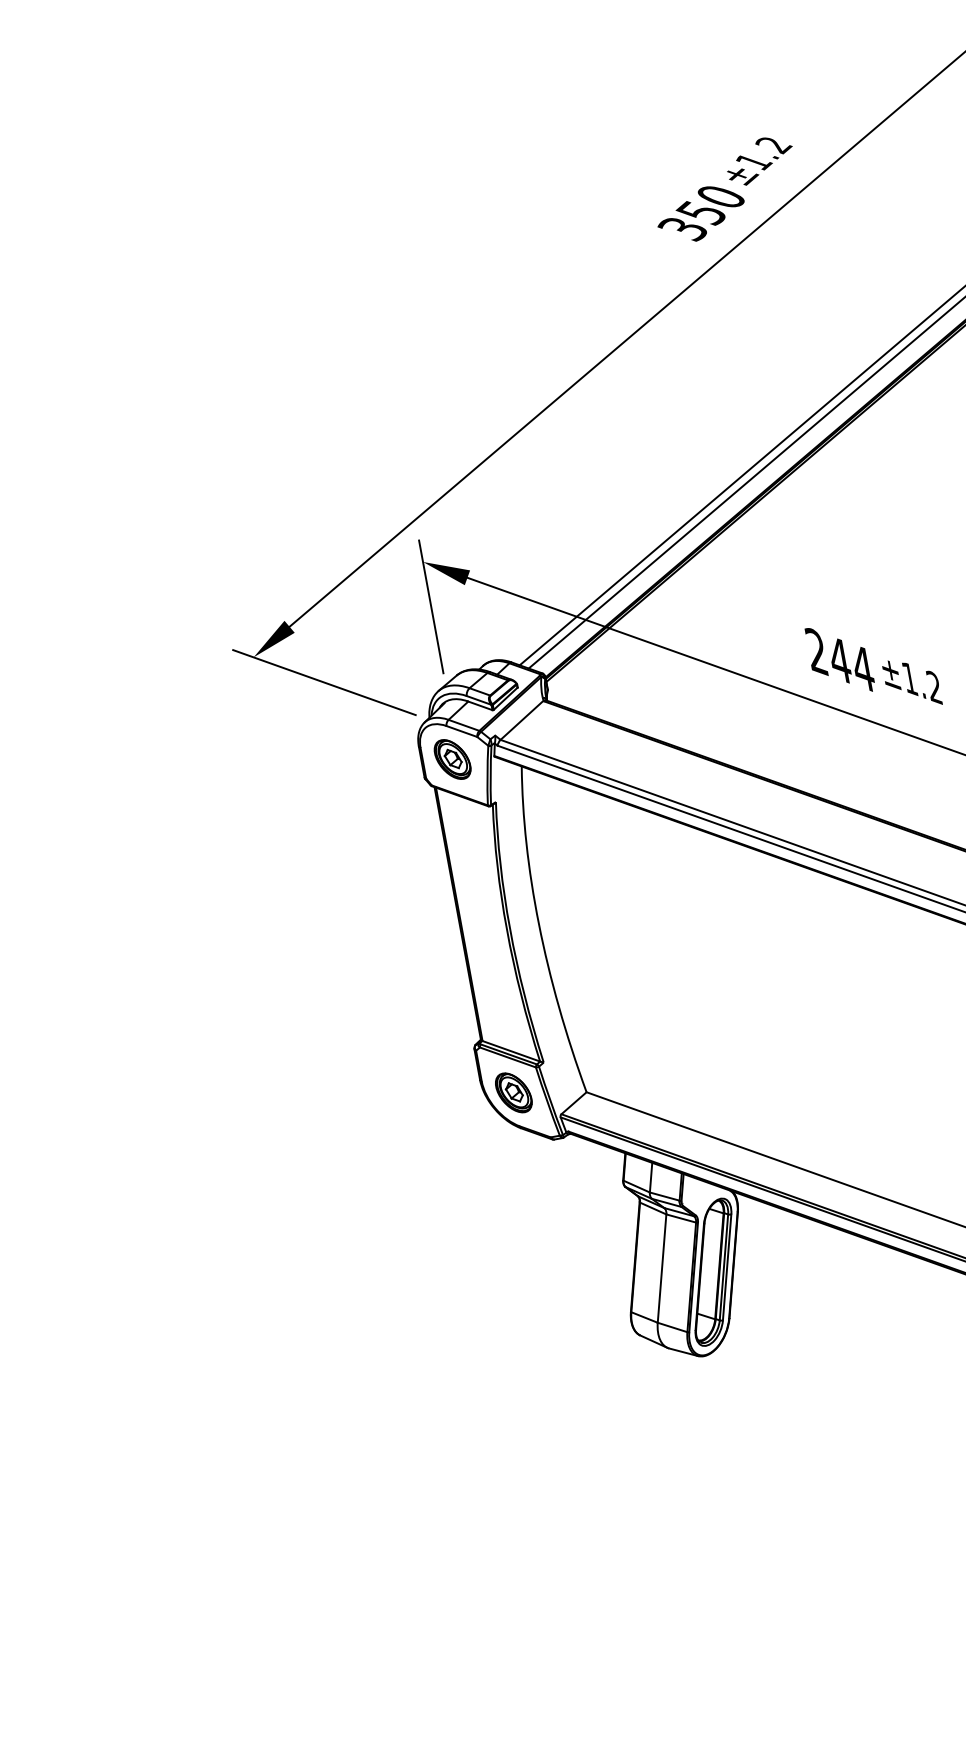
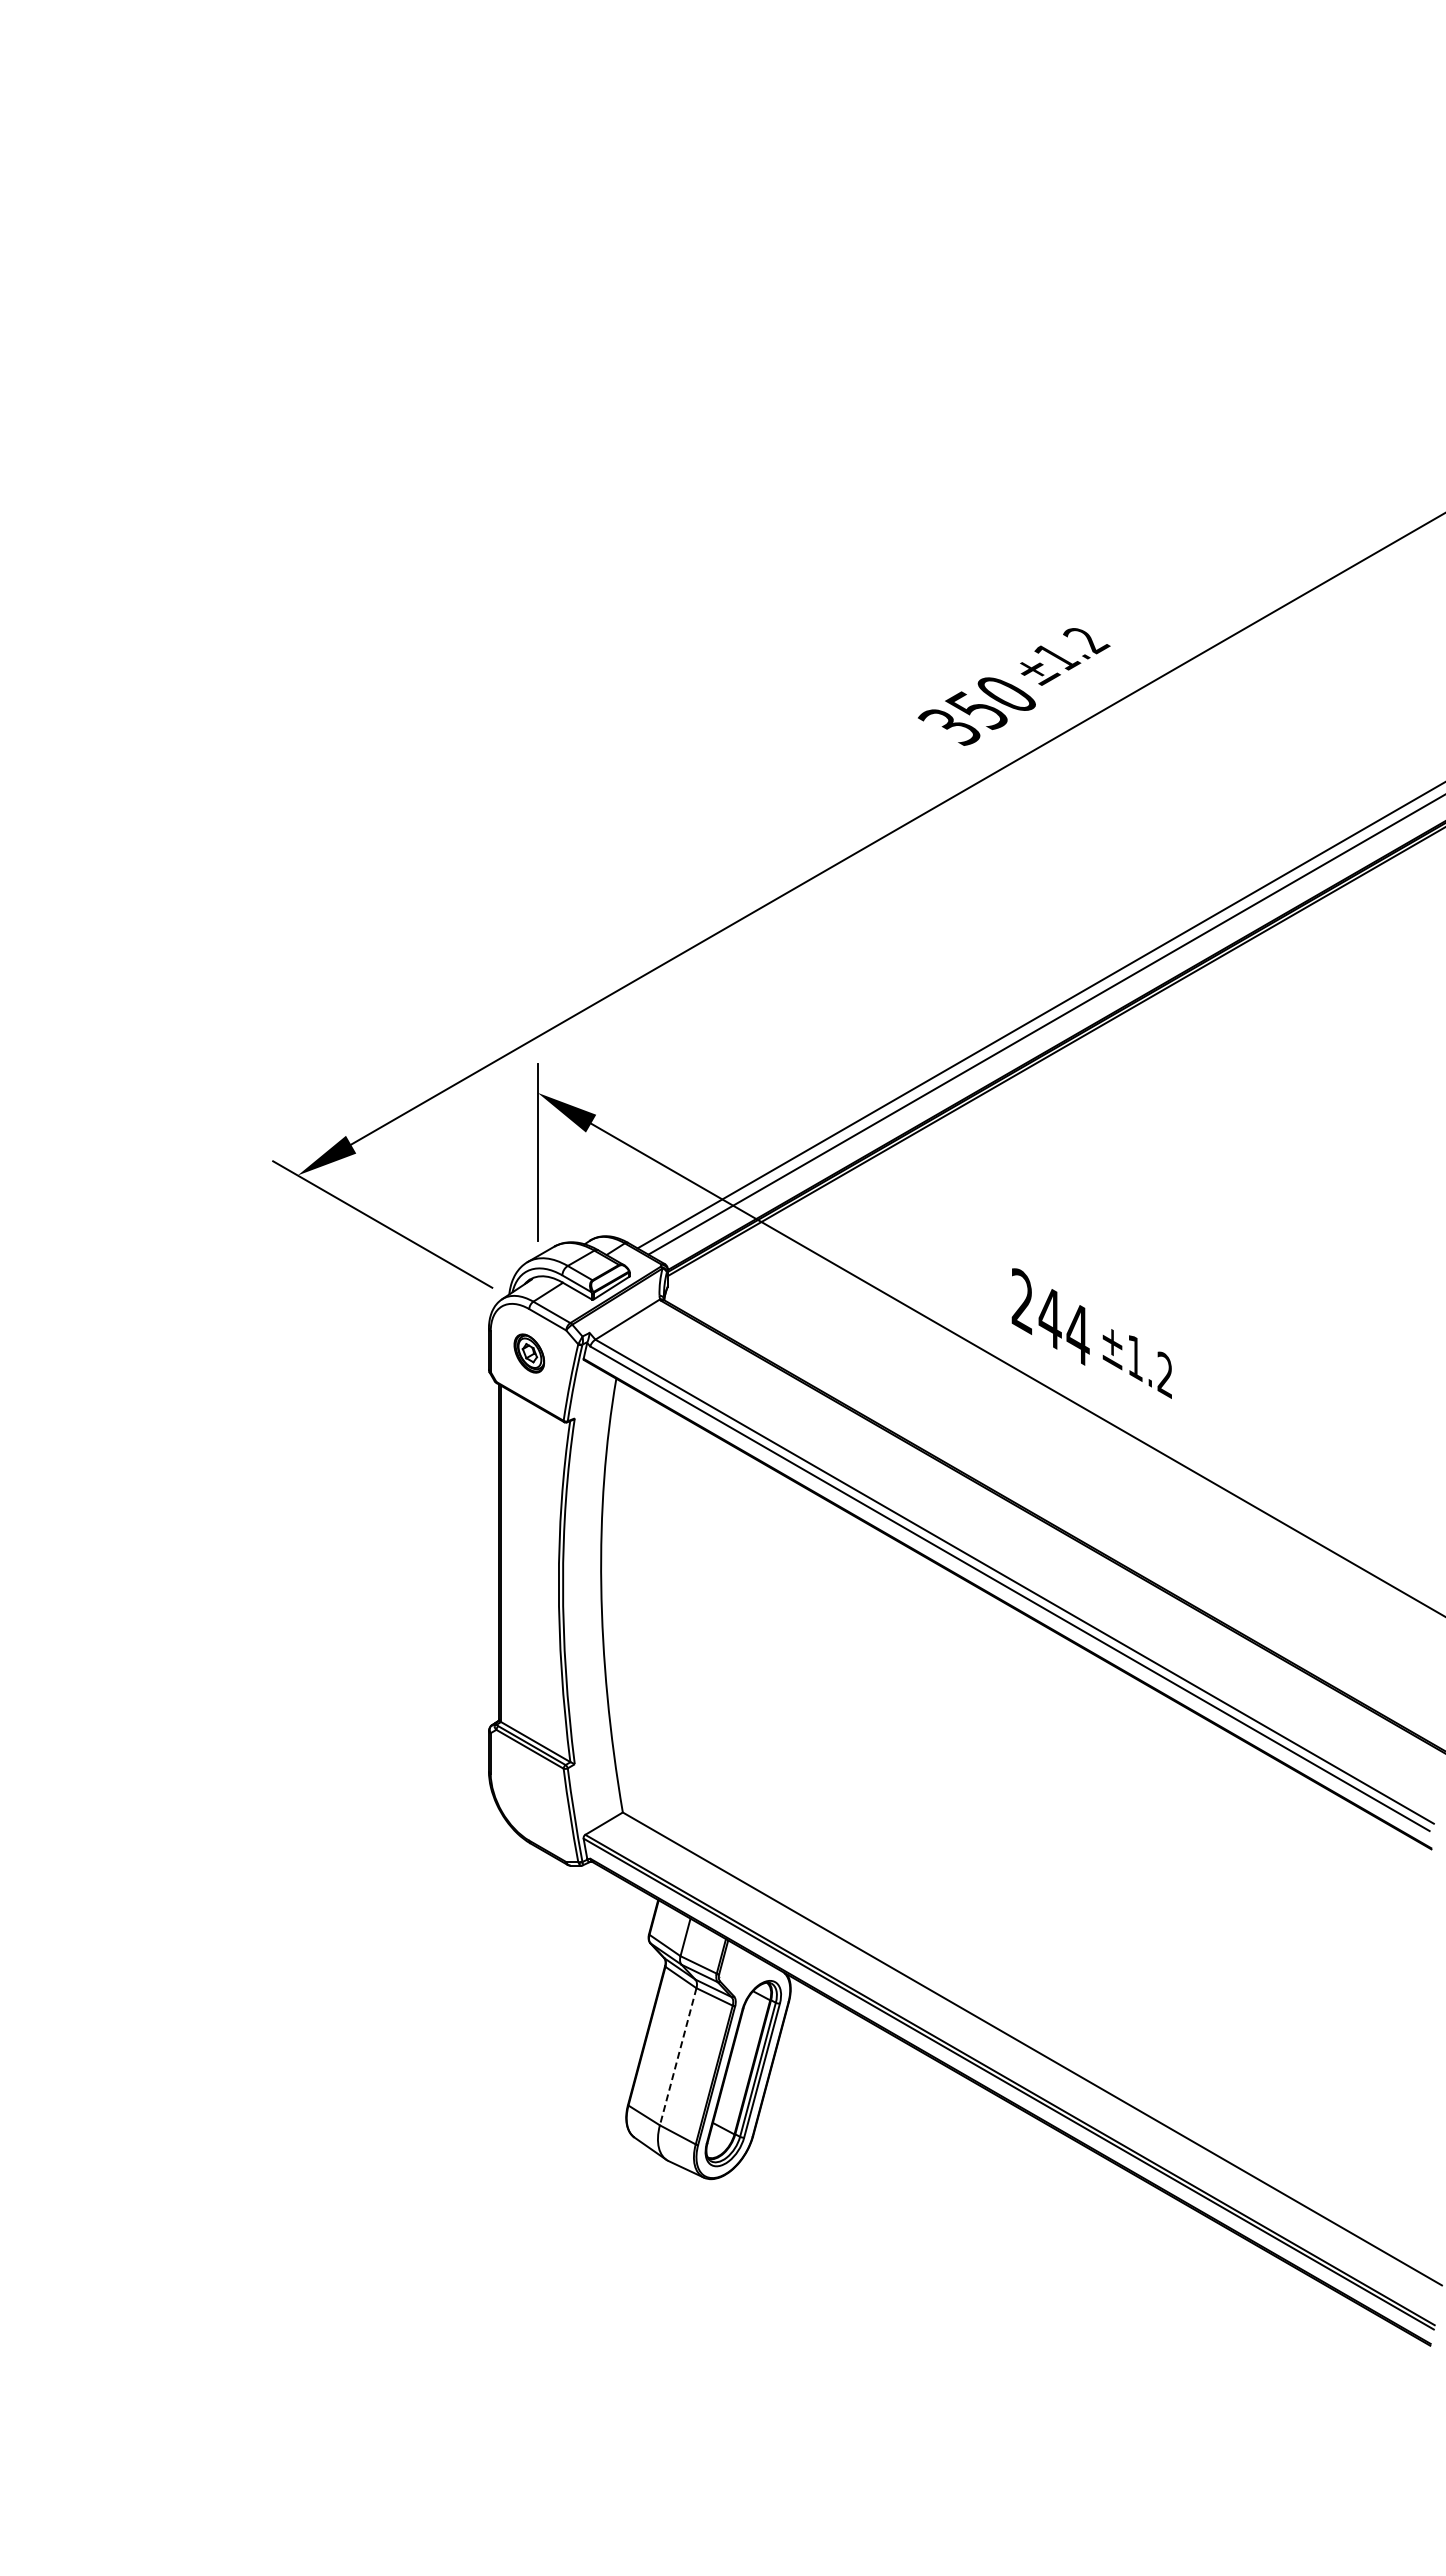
part: (452, 759) -> (529, 1353), size x0.7
part: (513, 1092) -> (529, 1795), removed
line: (662, 1268) -> (678, 2056), solid -> dashed

